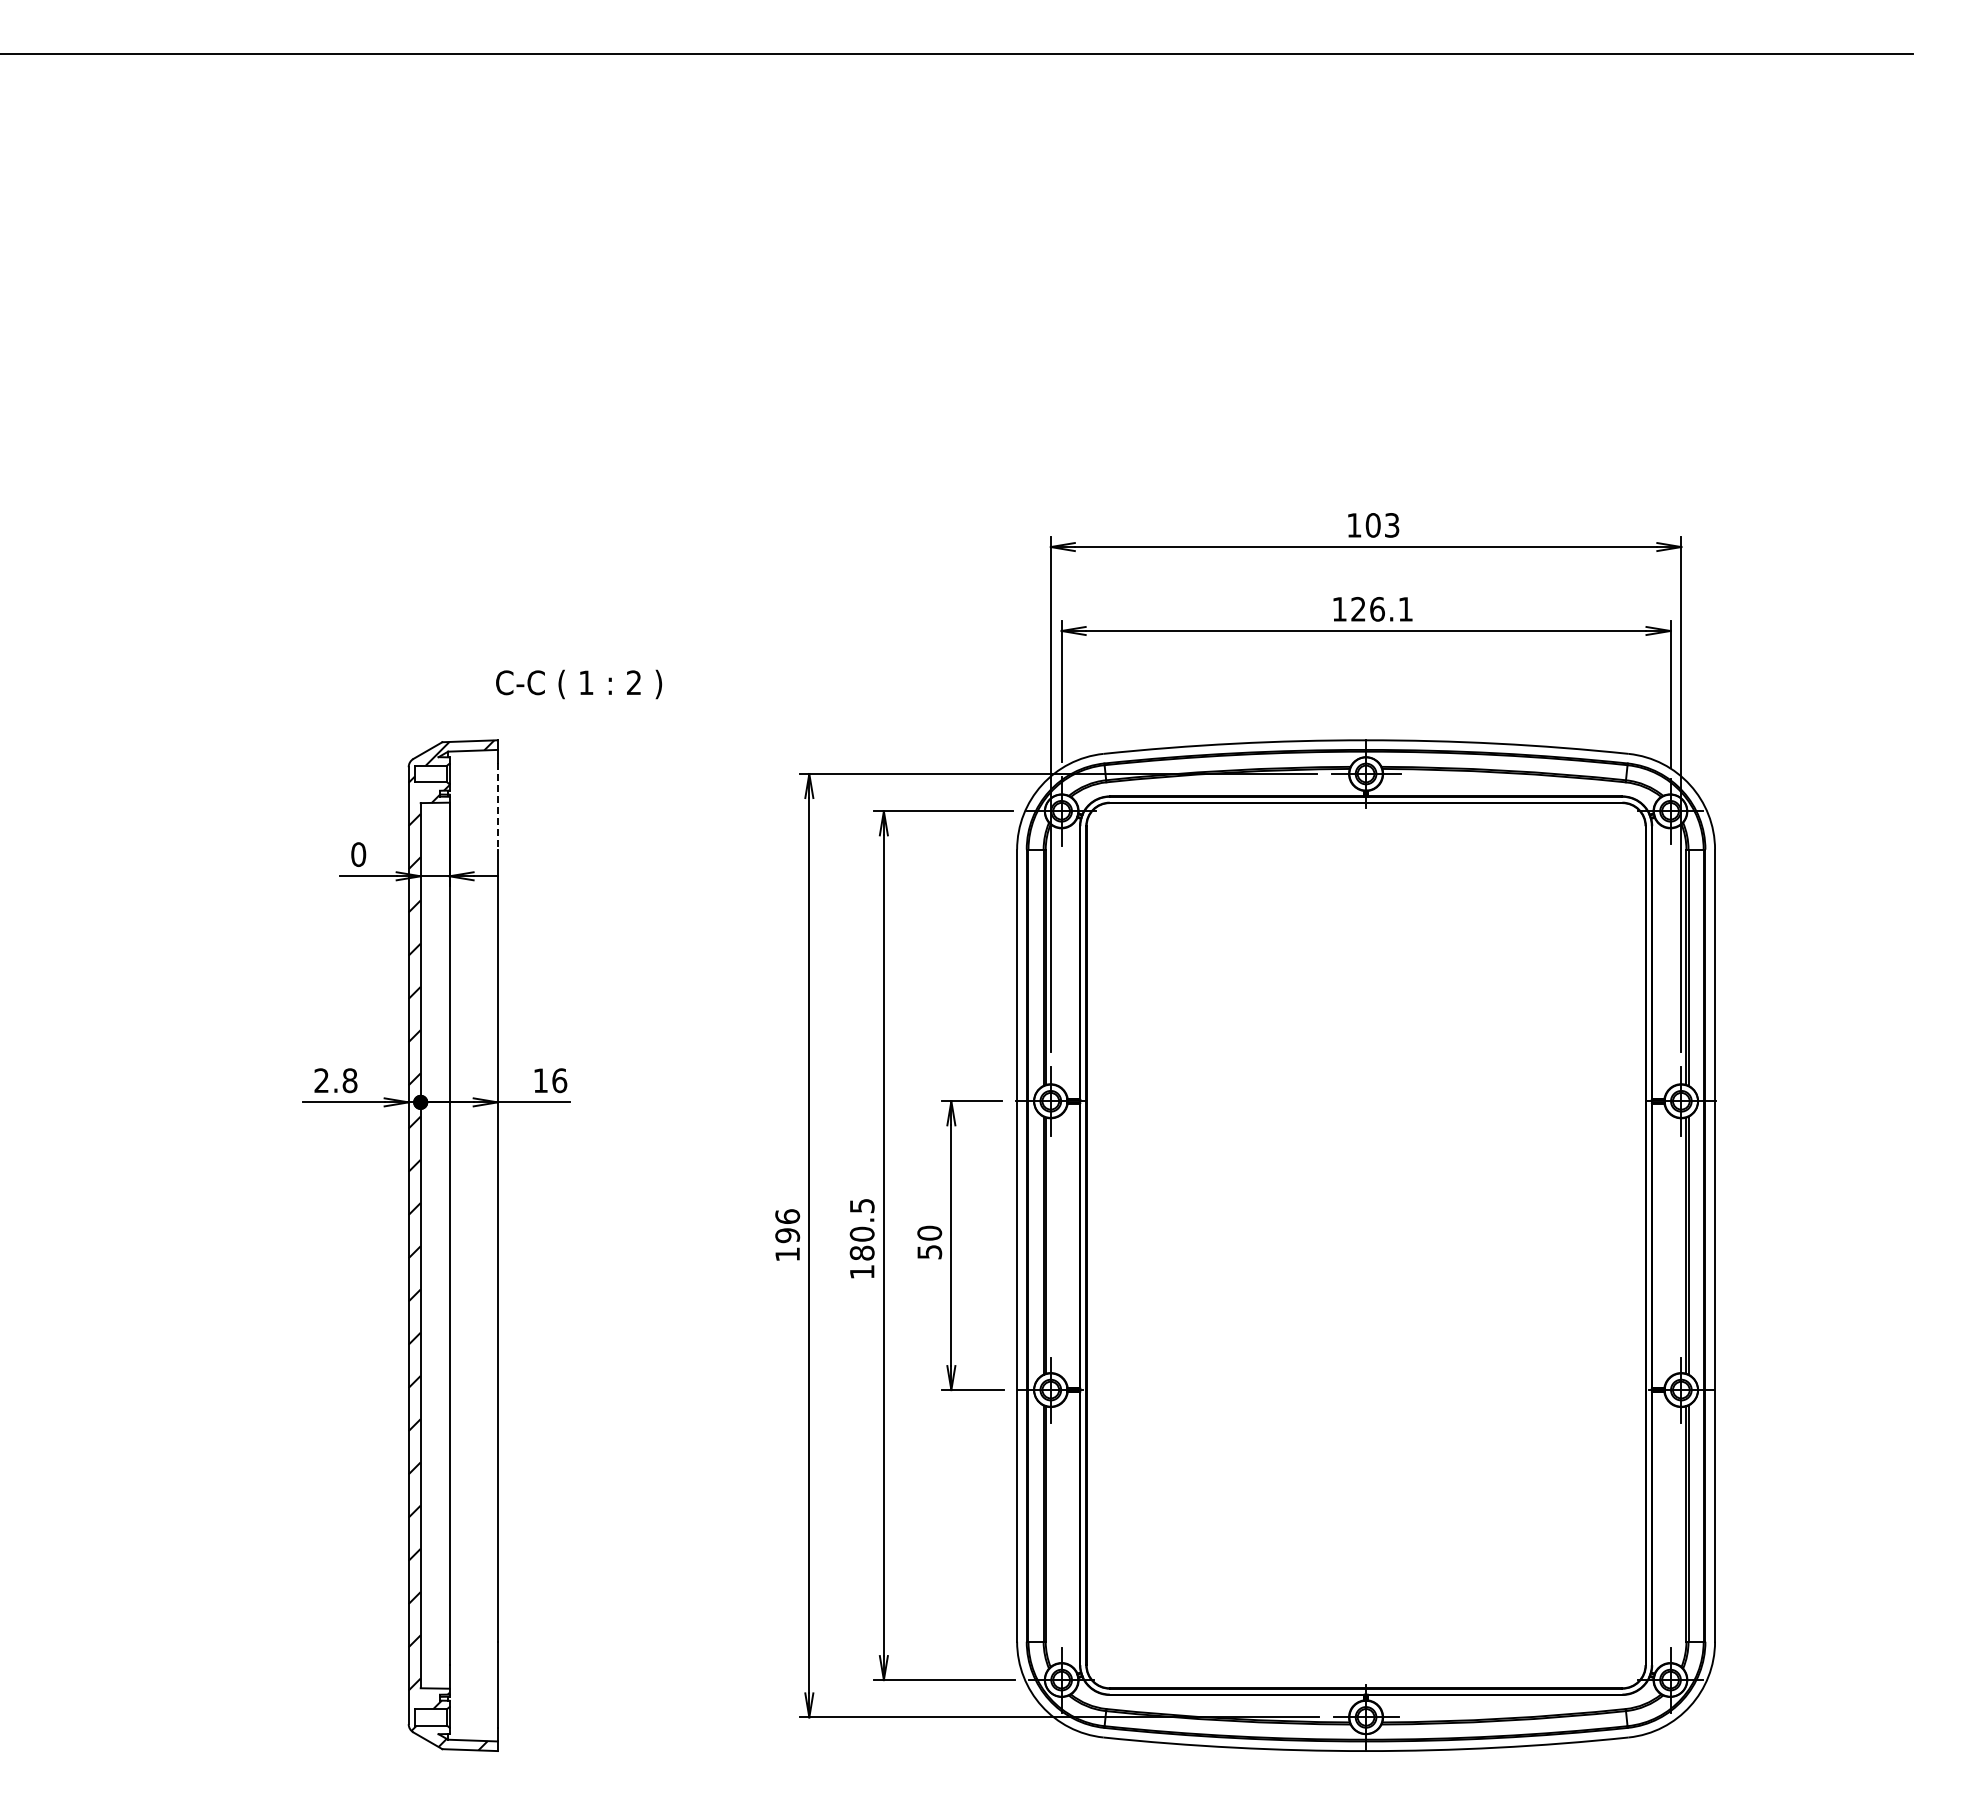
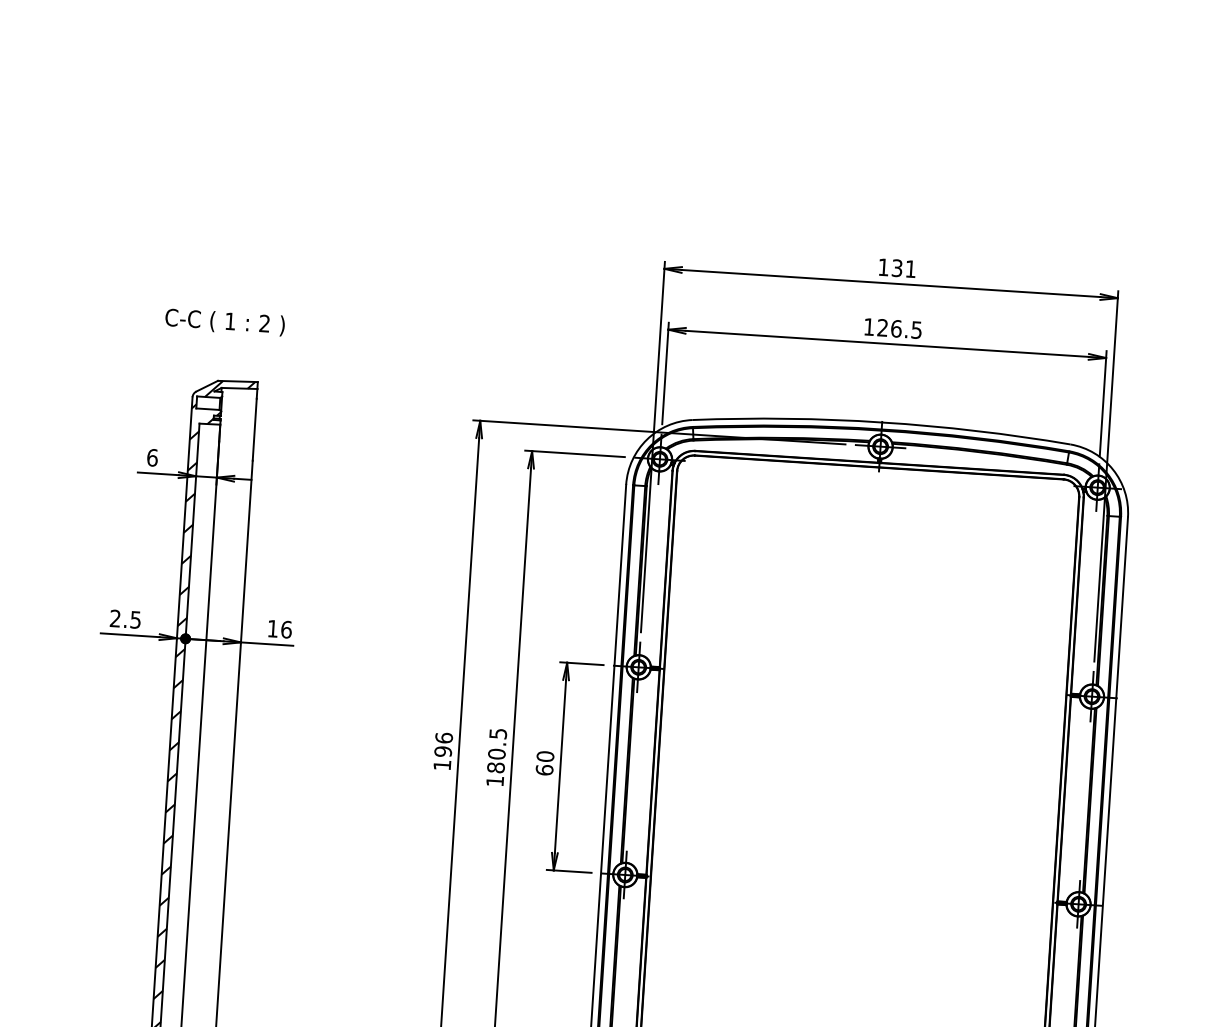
text: (1382, 525) -> (903, 268), 103 -> 131
text: (1405, 609) -> (916, 330), 126.1 -> 126.5
text: (579, 684) -> (225, 322), moved
line: (497, 807) -> (254, 430), dashed -> solid
text: (358, 854) -> (152, 457), 0 -> 6
text: (349, 1080) -> (135, 619), 2.8 -> 2.5
text: (929, 1251) -> (544, 769), 50 -> 60

